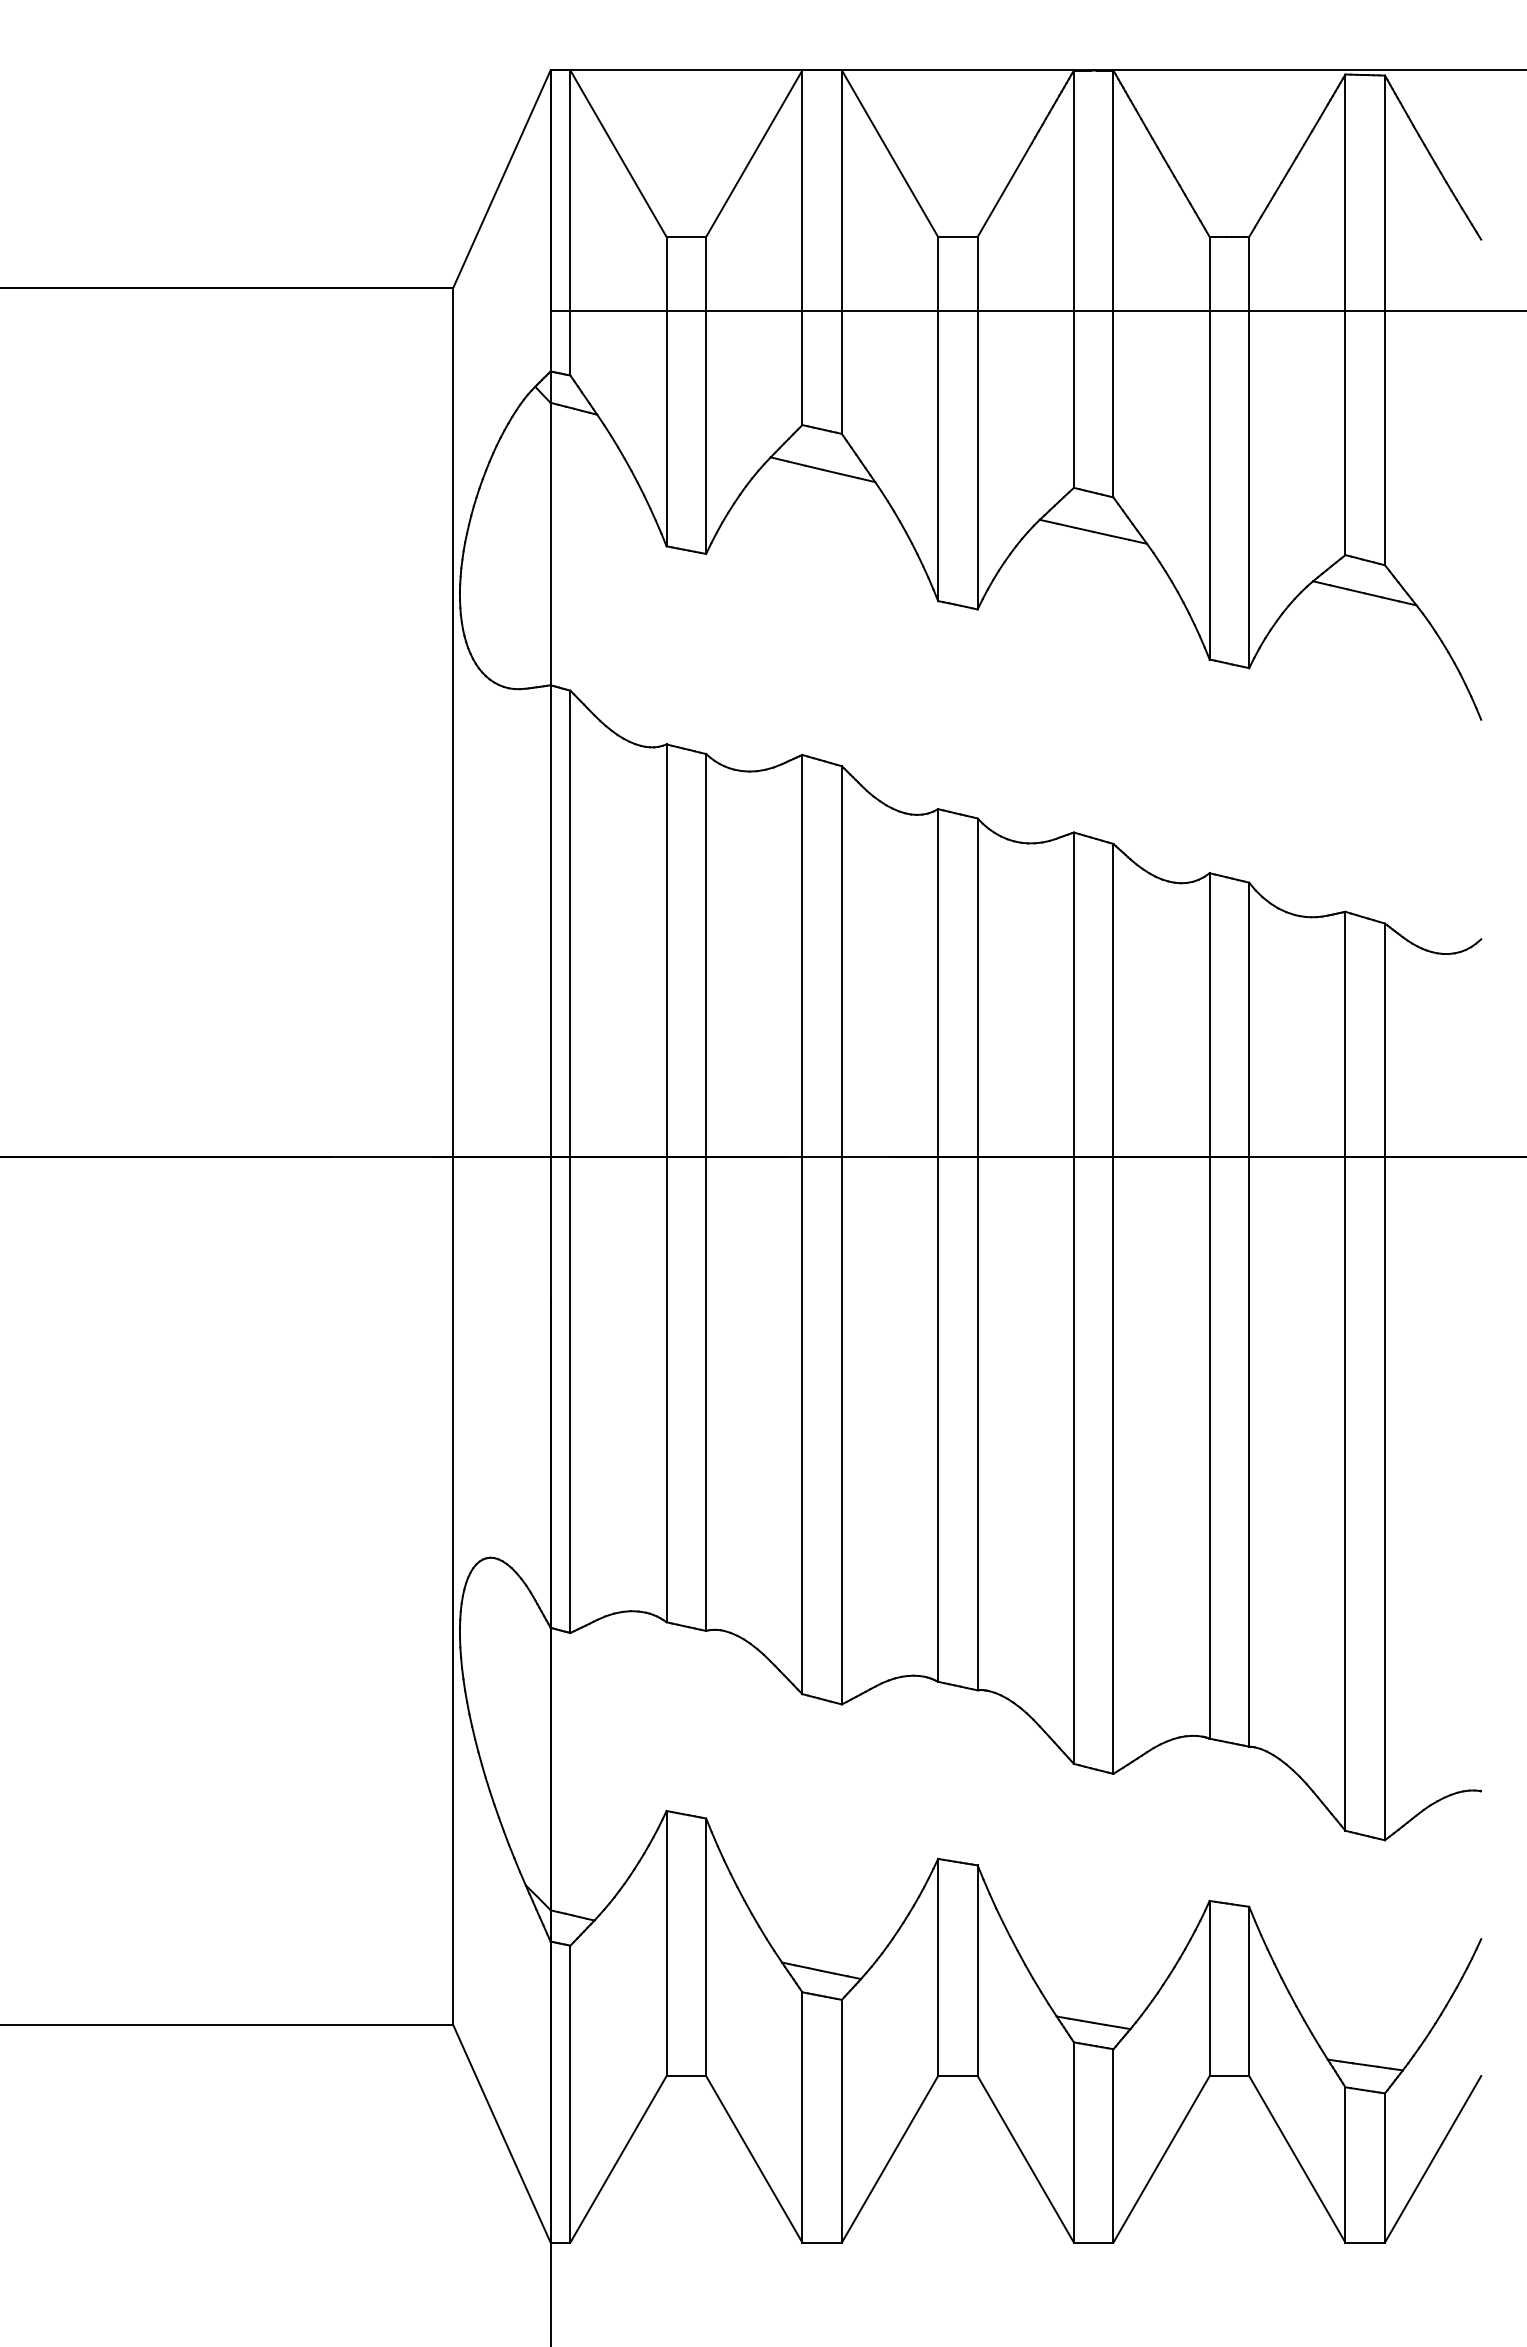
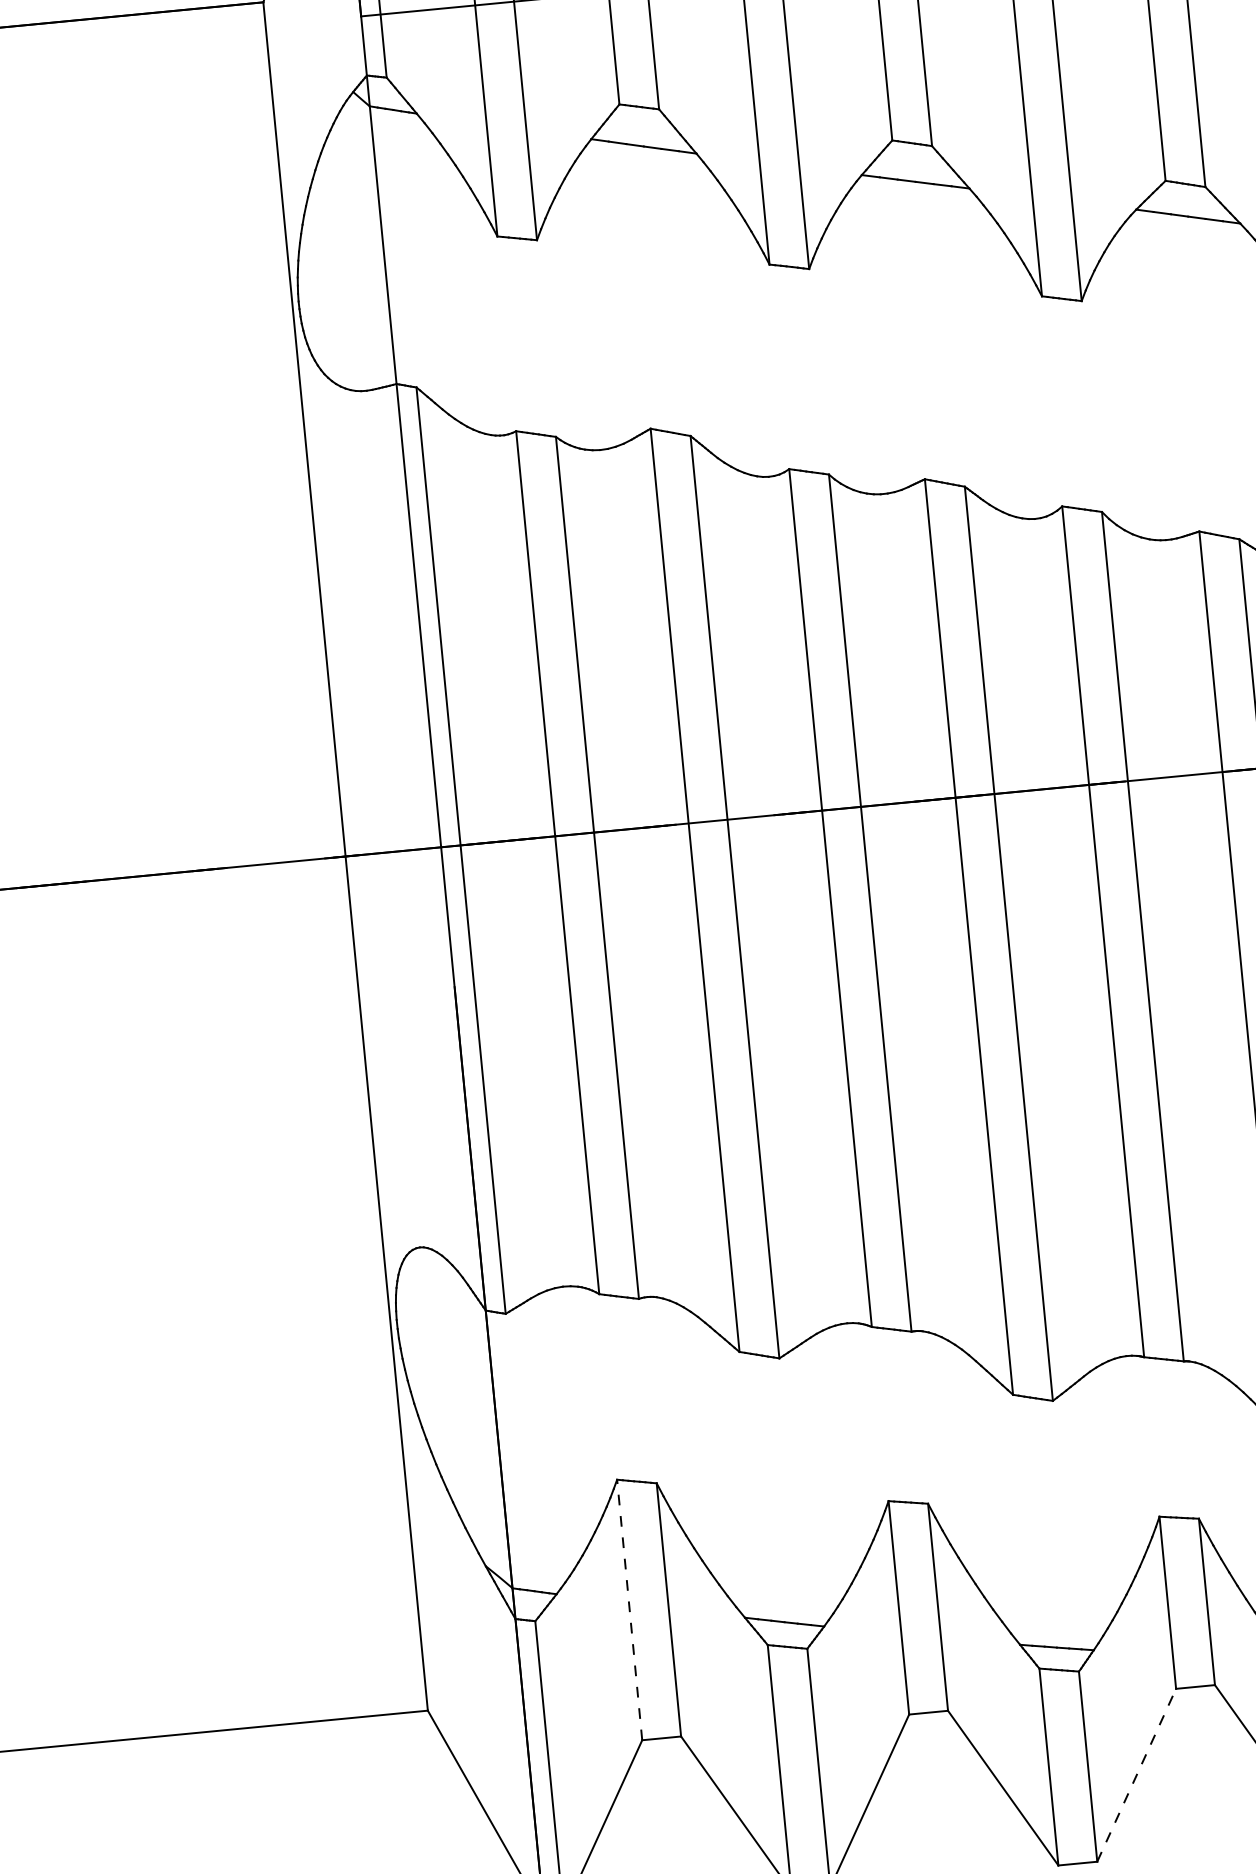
line: (666, 1943) -> (629, 1609), solid -> dashed
line: (1161, 2158) -> (1136, 1774), solid -> dashed

